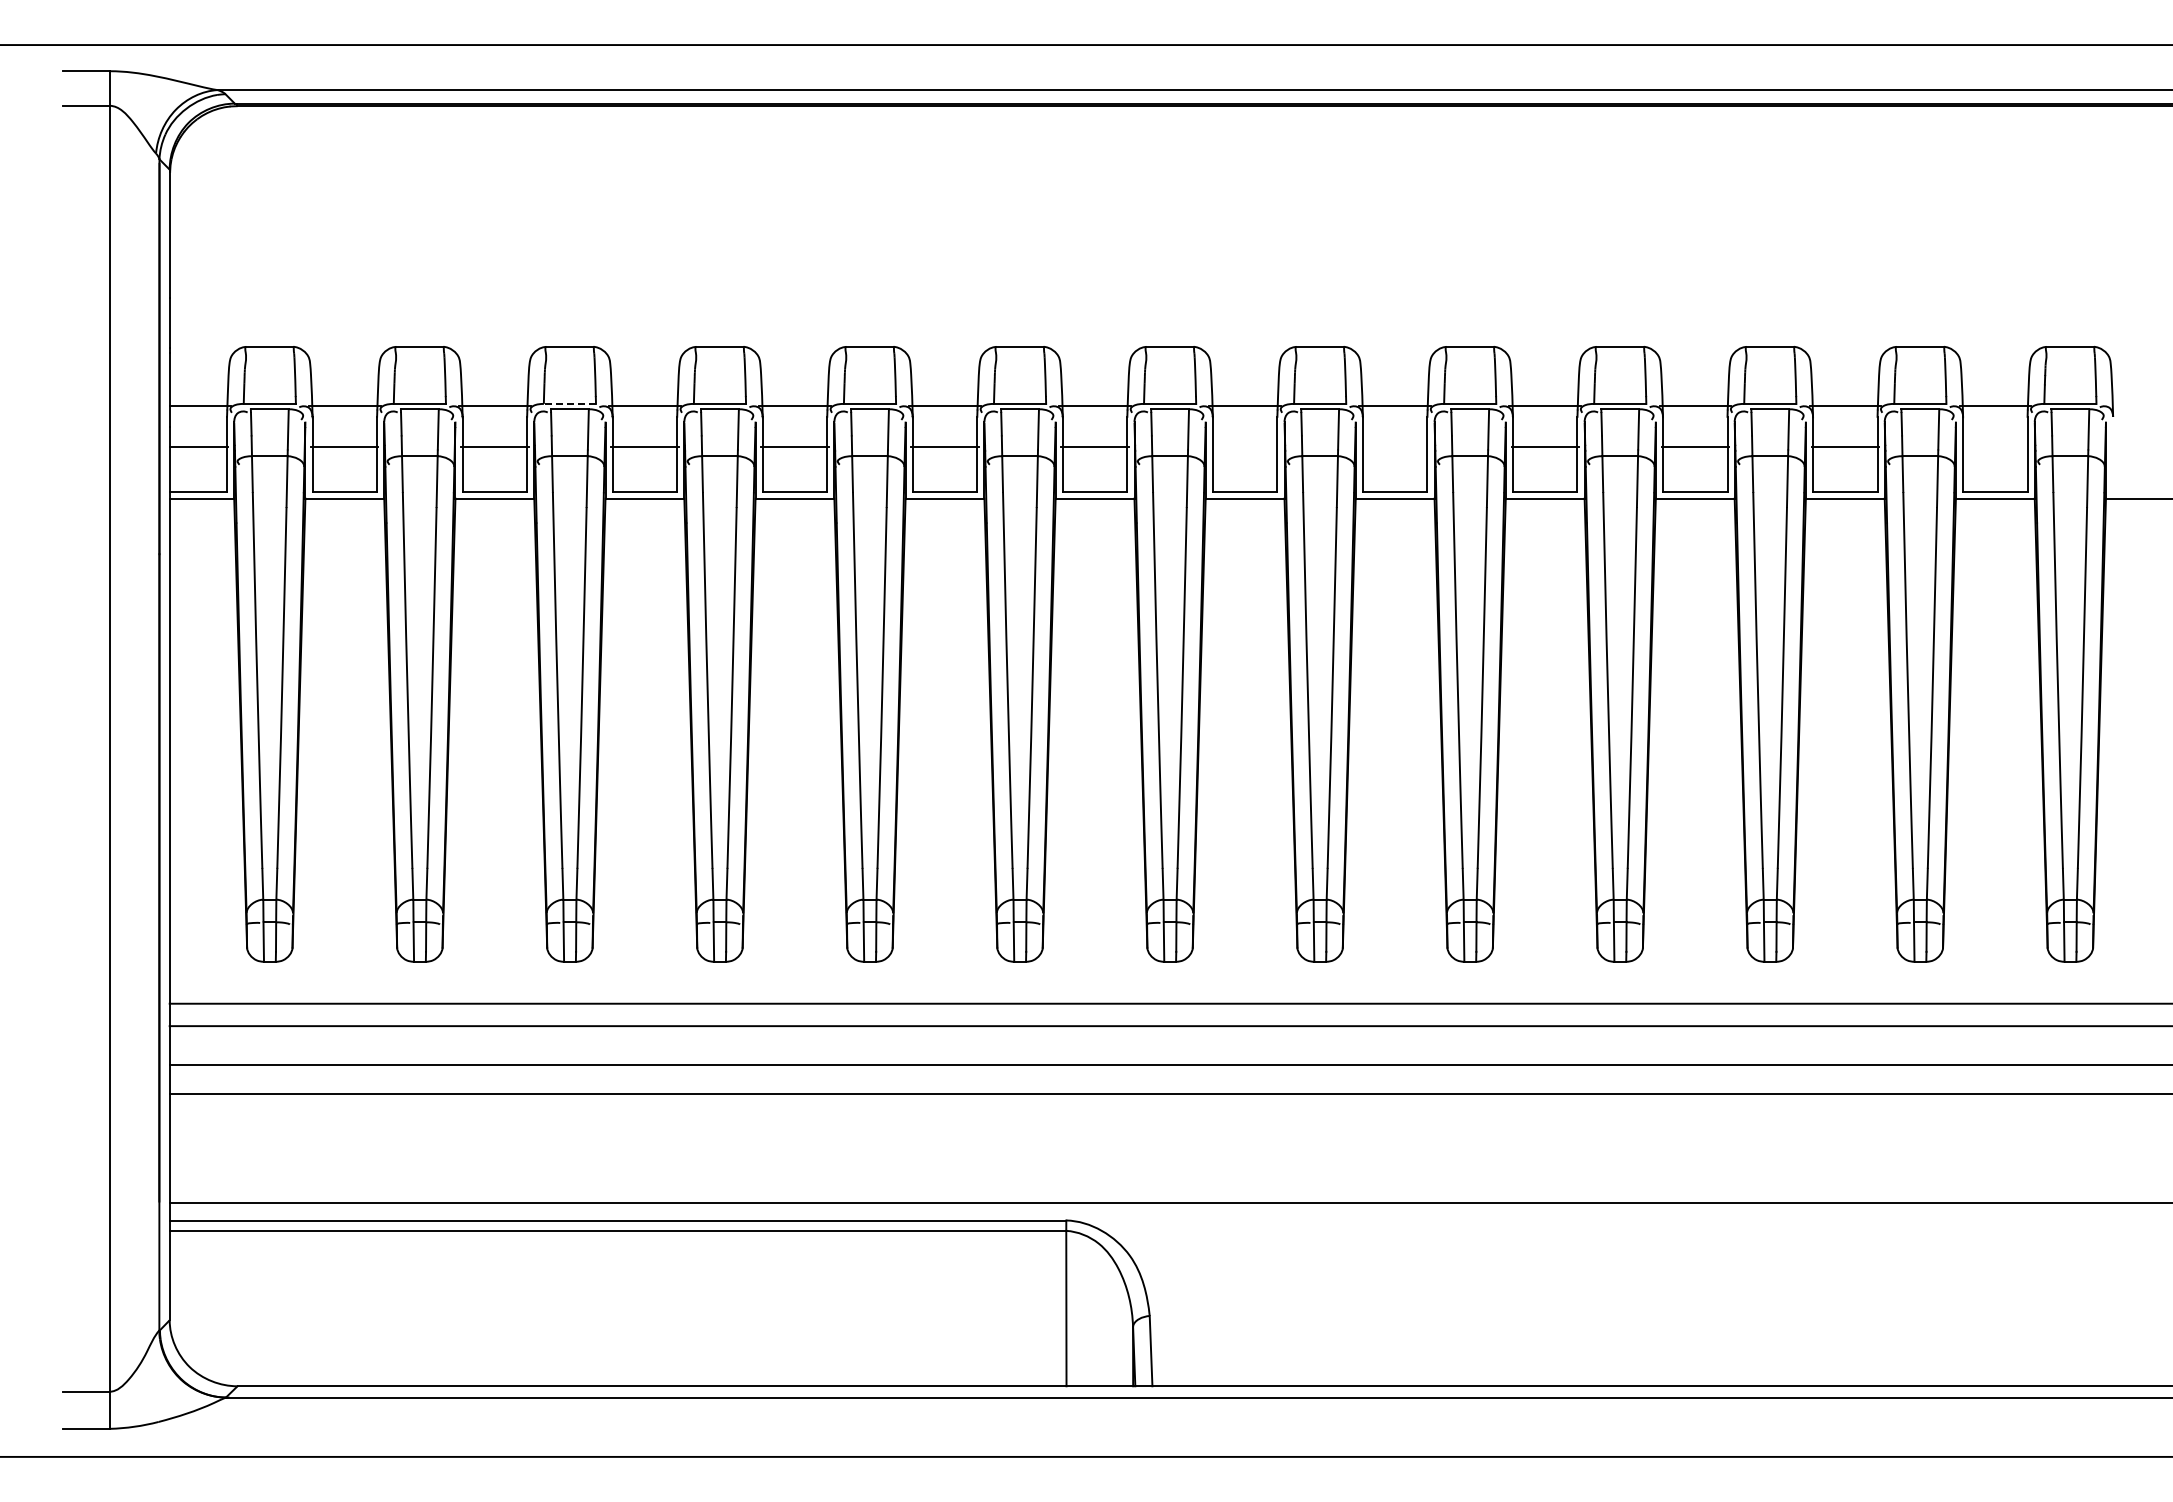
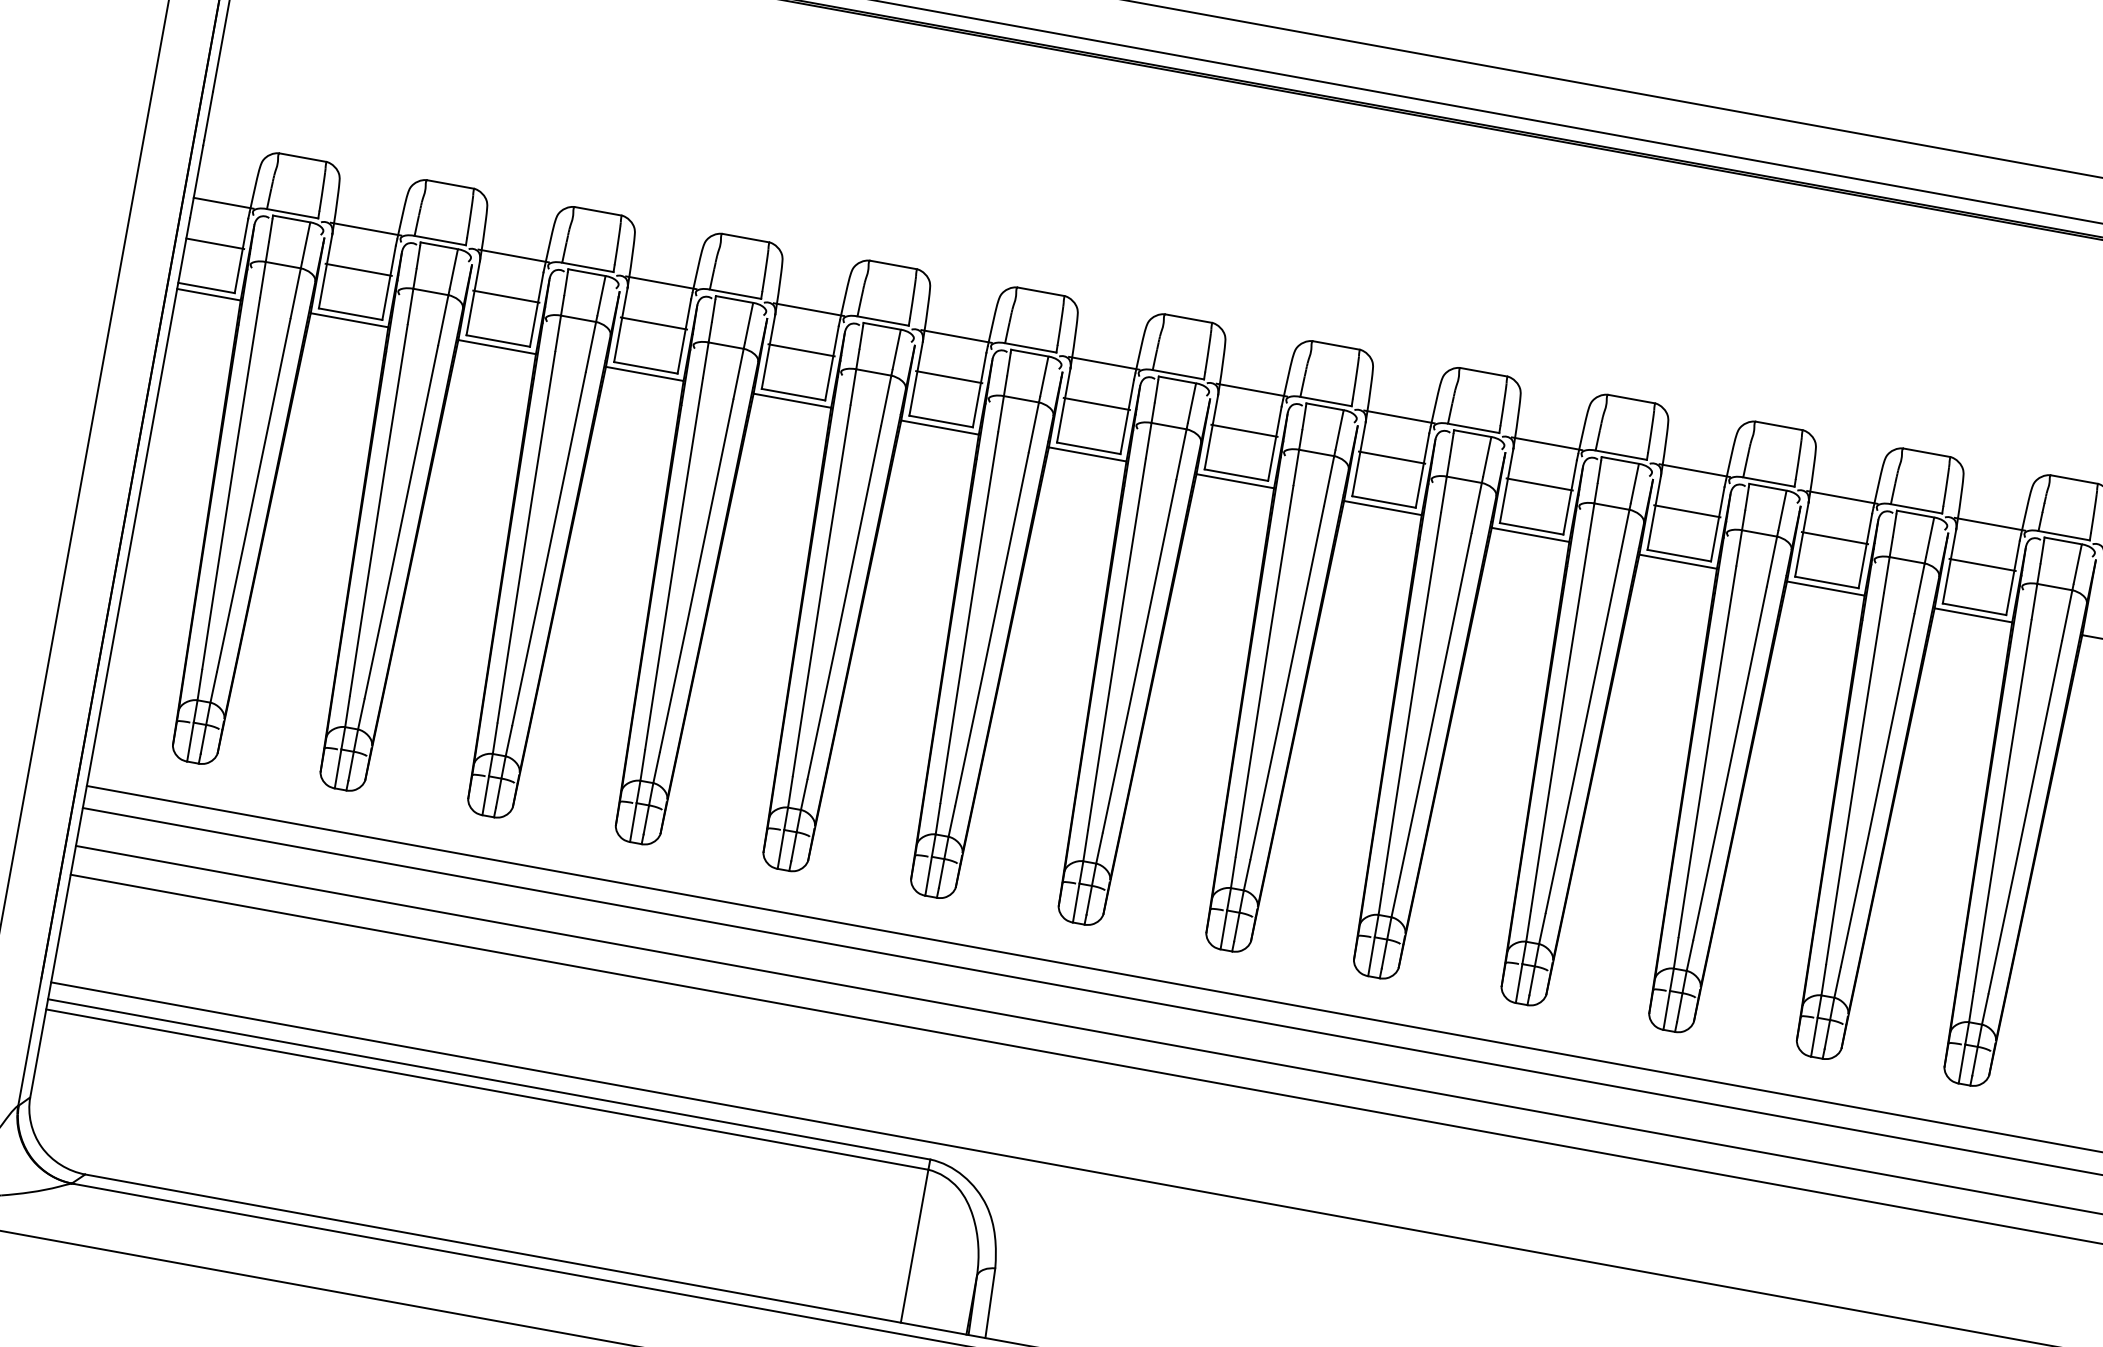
line: (569, 403) -> (587, 266), dashed -> solid
line: (1244, 447) -> (1243, 430), added
line: (1394, 447) -> (1391, 457), added
line: (1994, 447) -> (1981, 564), added

